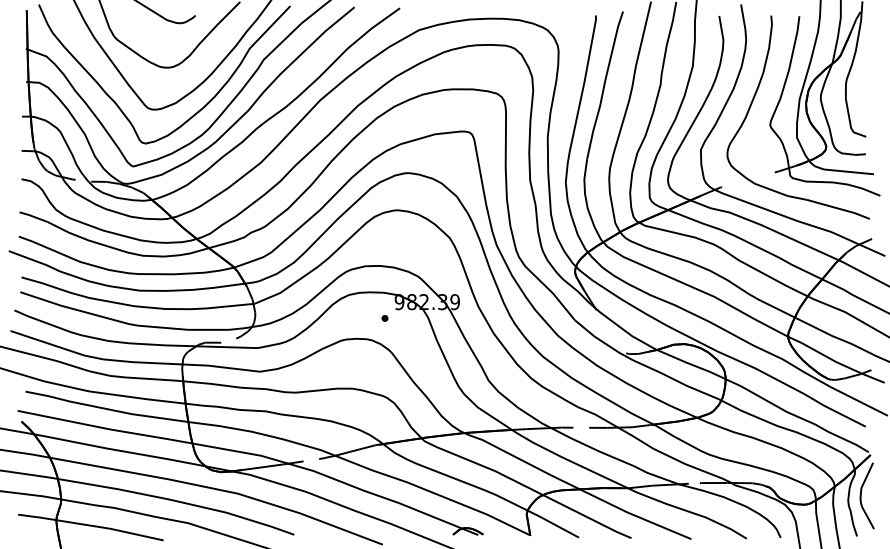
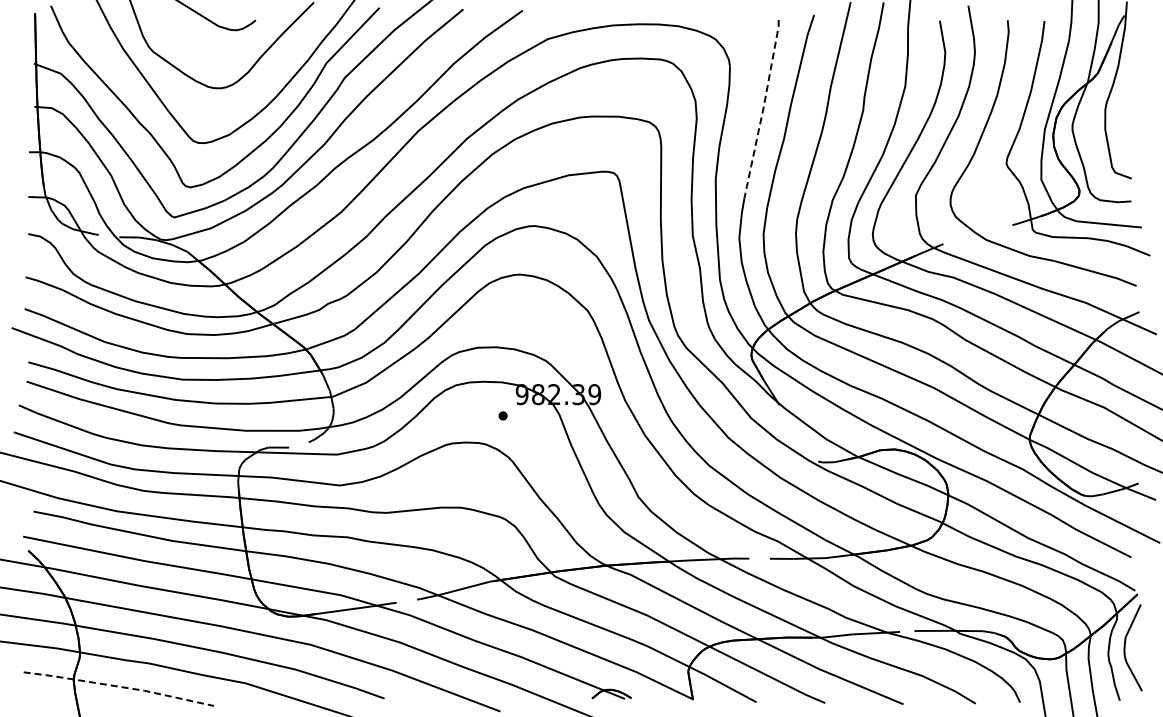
line: (584, 83) -> (763, 108), solid -> dashed
line: (91, 525) -> (119, 686), solid -> dashed

